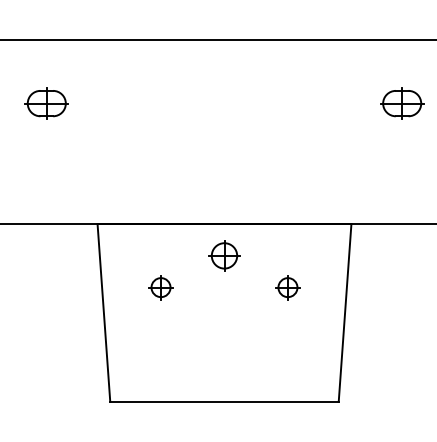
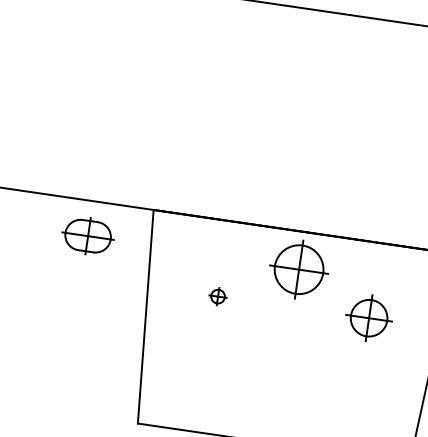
part: (46, 103) -> (87, 236), moved
part: (224, 255) -> (299, 269), size x1.6
part: (160, 287) -> (217, 296), size x0.6
part: (287, 287) -> (368, 318), size x1.6

